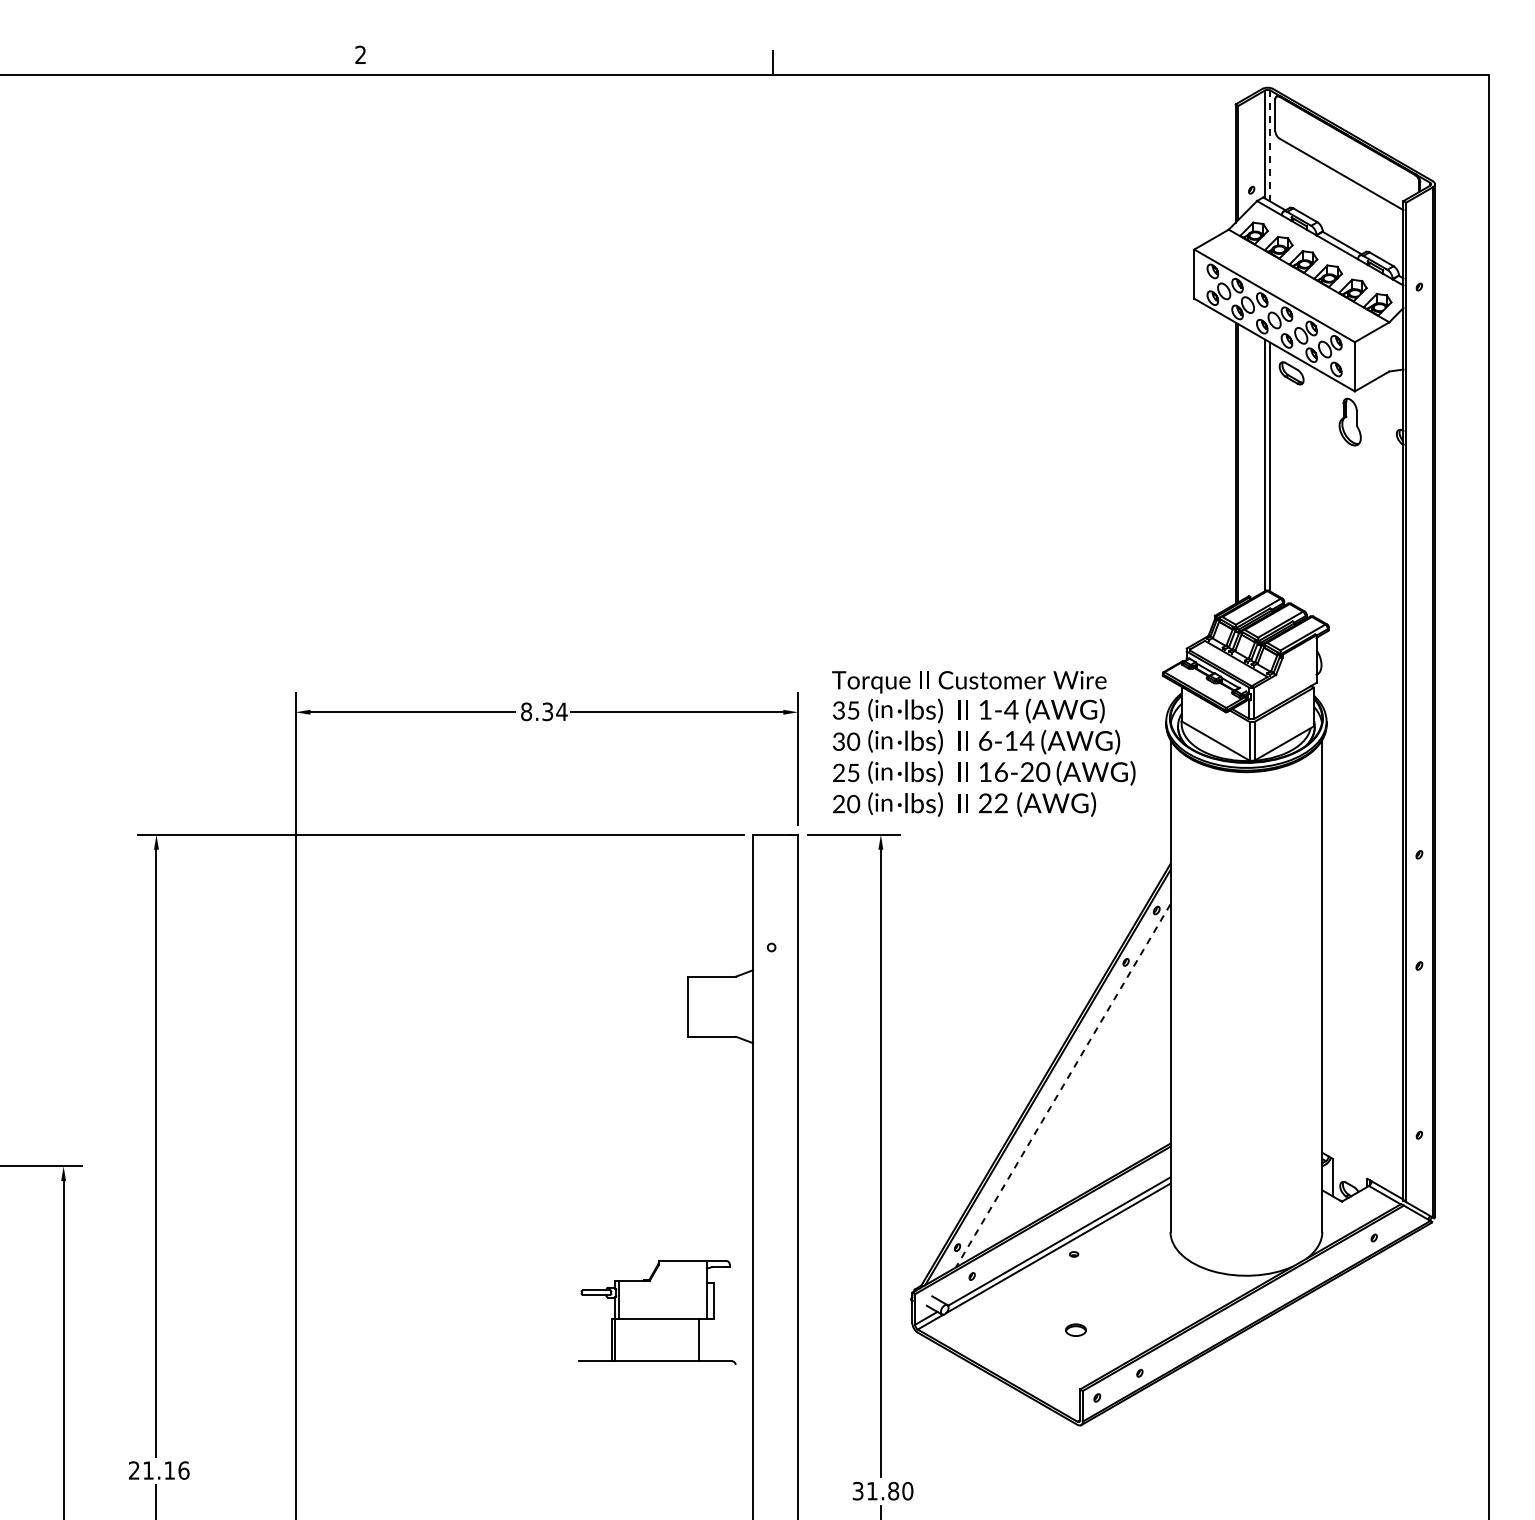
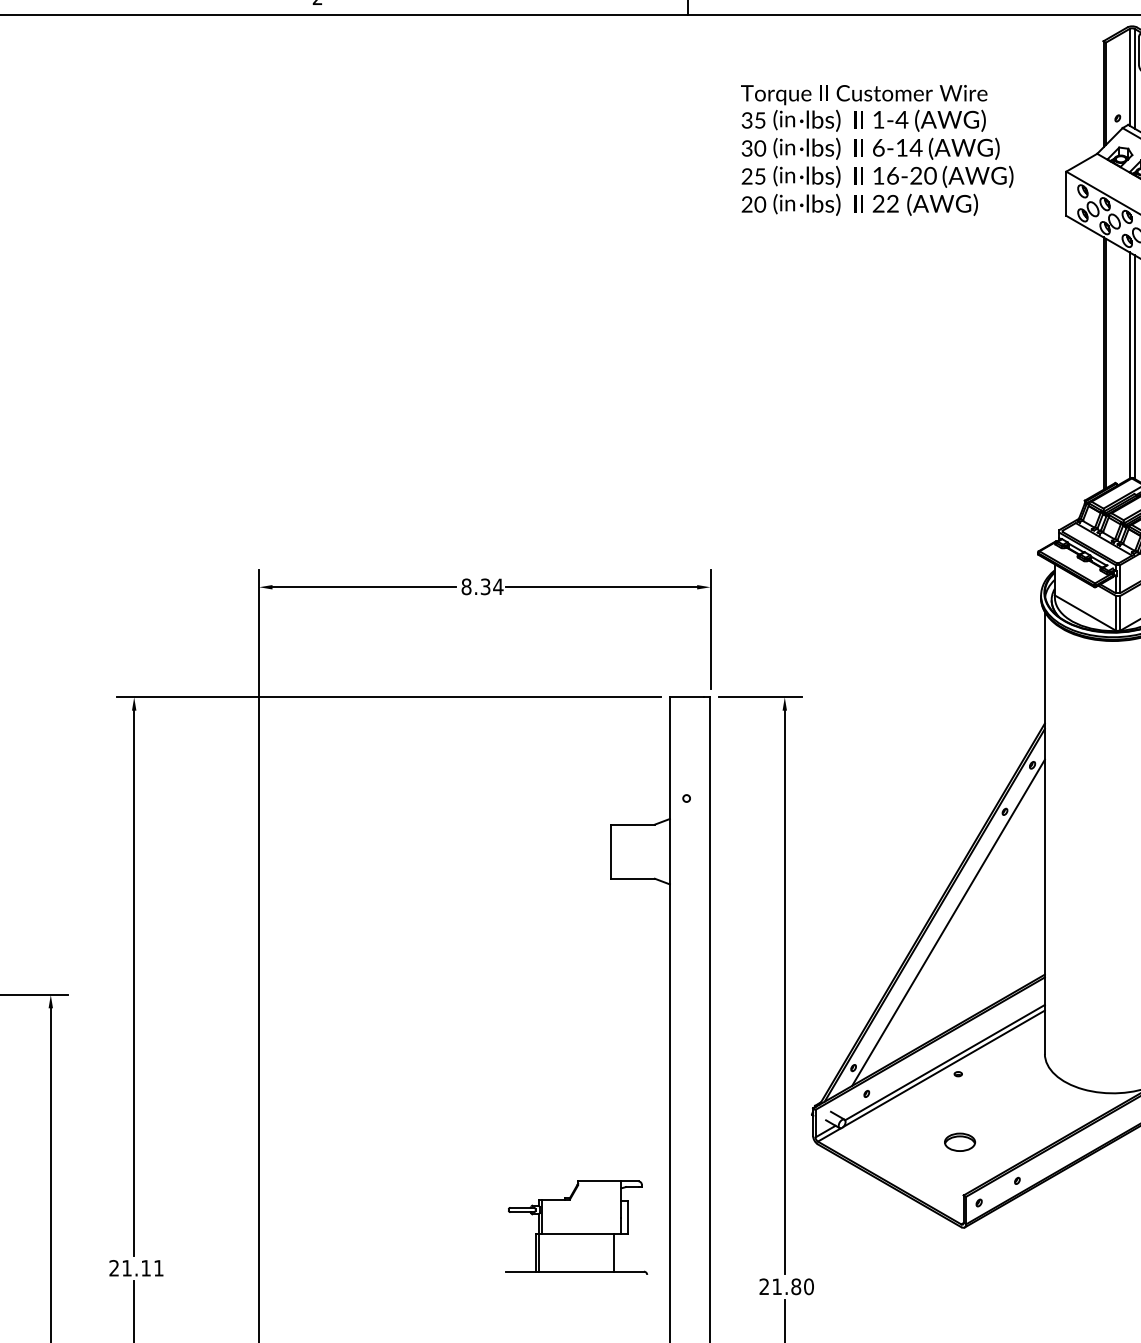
line: (1270, 146) -> (1134, 79), dashed -> solid
text: (983, 743) -> (876, 150), moved
line: (1063, 1085) -> (948, 922), dashed -> solid
part: (657, 1312) -> (576, 1227), moved
part: (1075, 1329) -> (959, 1141), size x1.67
text: (183, 1470) -> (158, 1268), 21.16 -> 21.11
text: (857, 1491) -> (763, 1287), 31.80 -> 21.80

